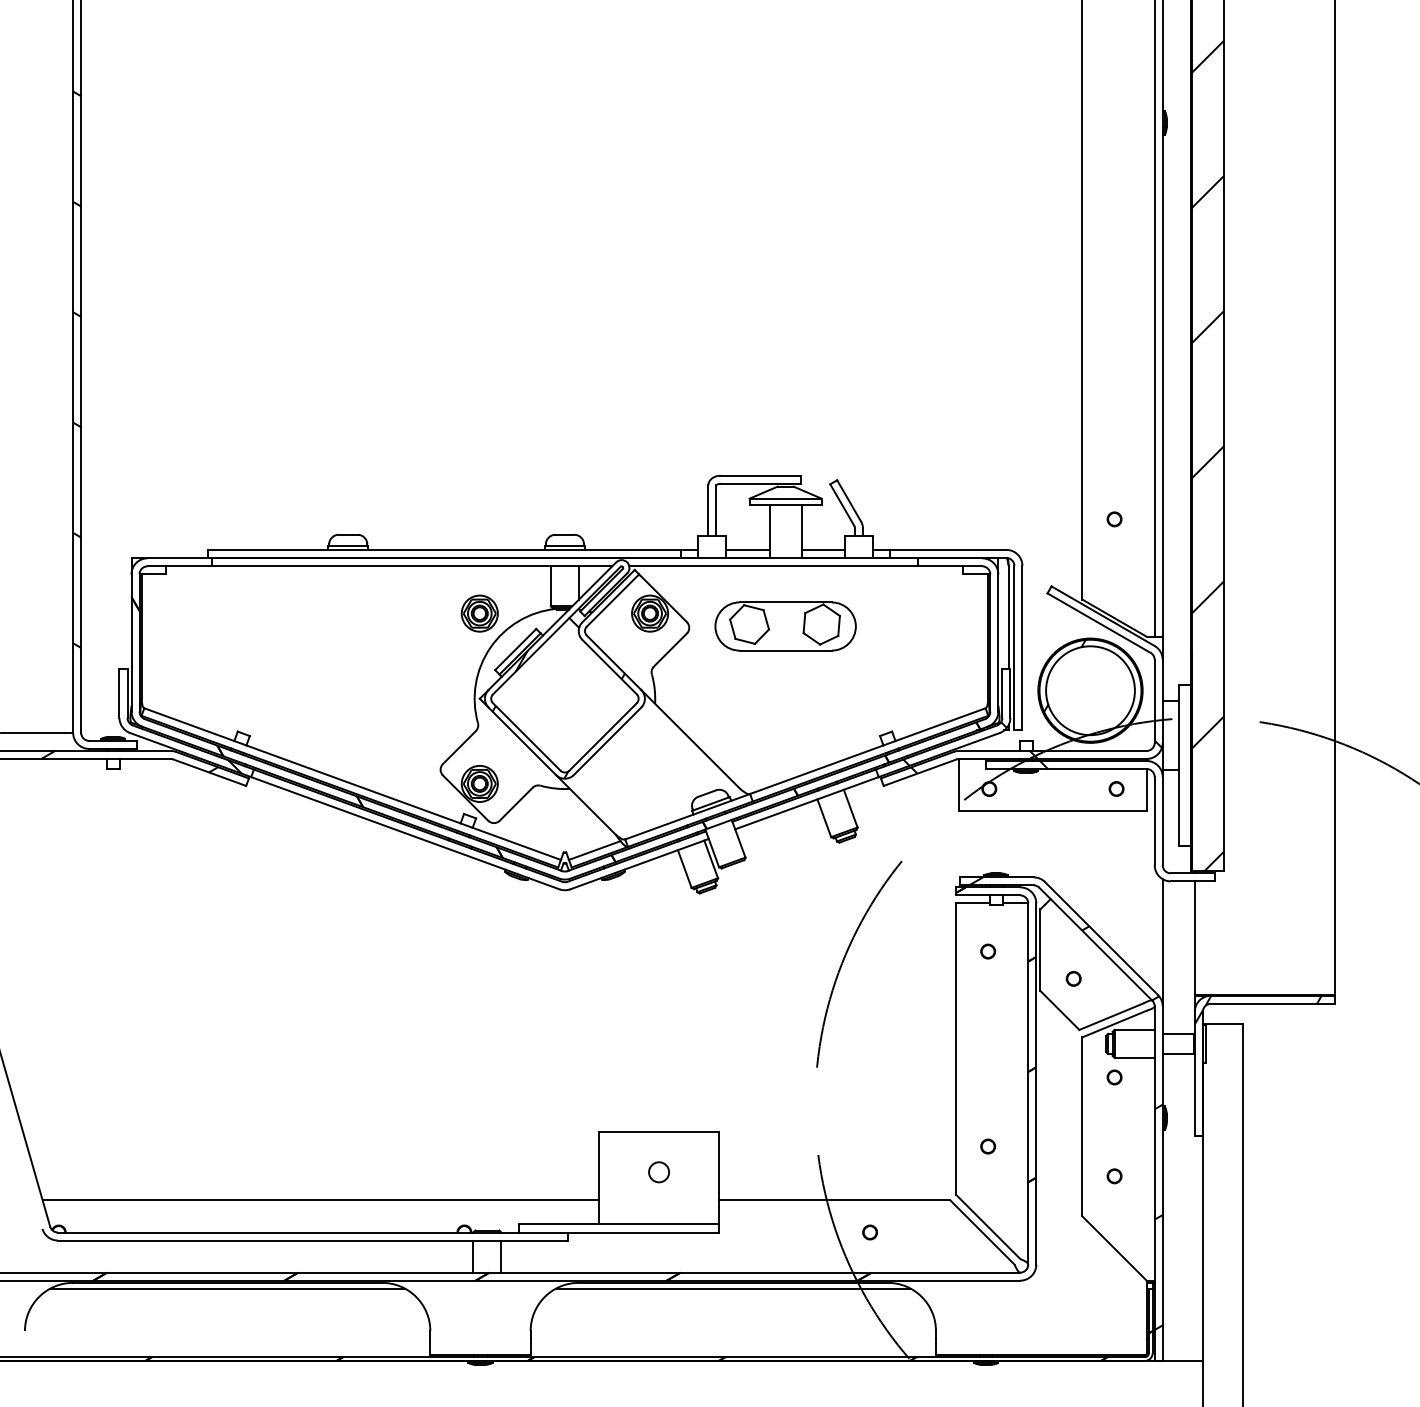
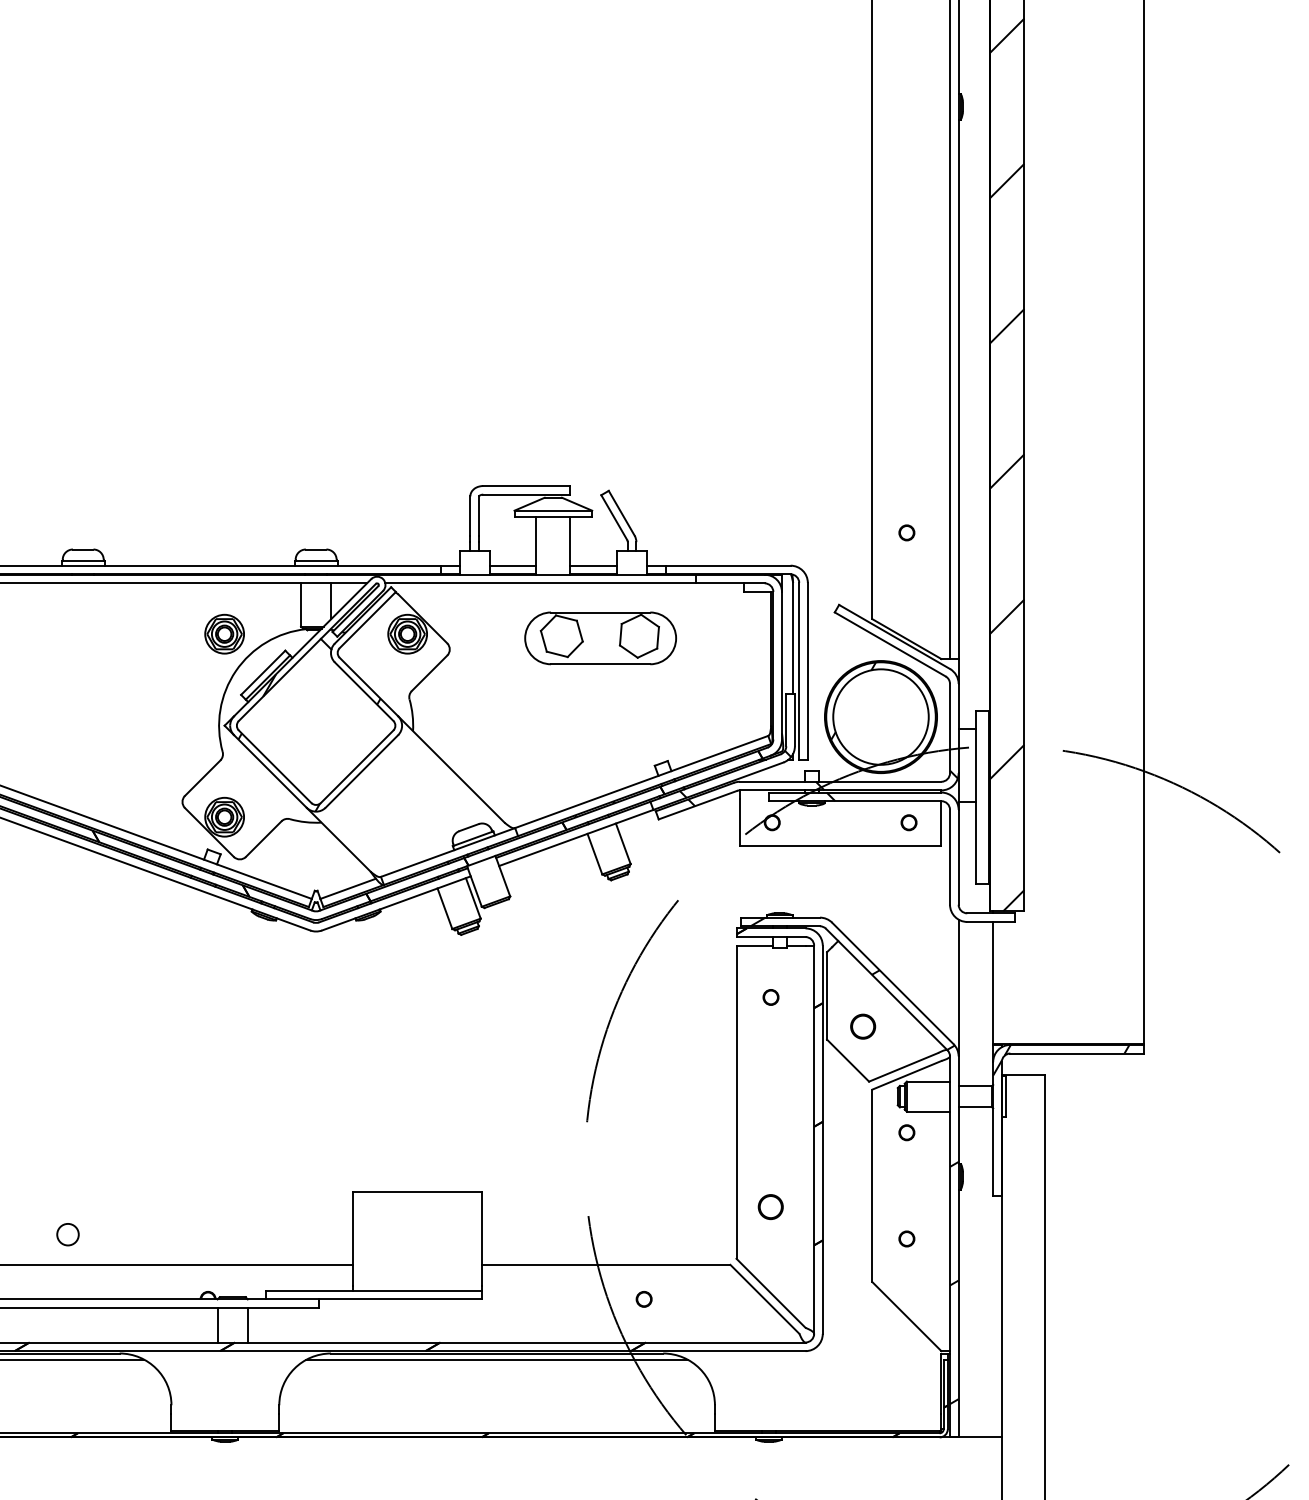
part: (785, 626) -> (600, 638), moved
circle: (1073, 978) -> (862, 1026), size x1.6
circle: (988, 1146) -> (771, 1206), size x1.6
circle: (658, 1172) -> (67, 1234), moved

